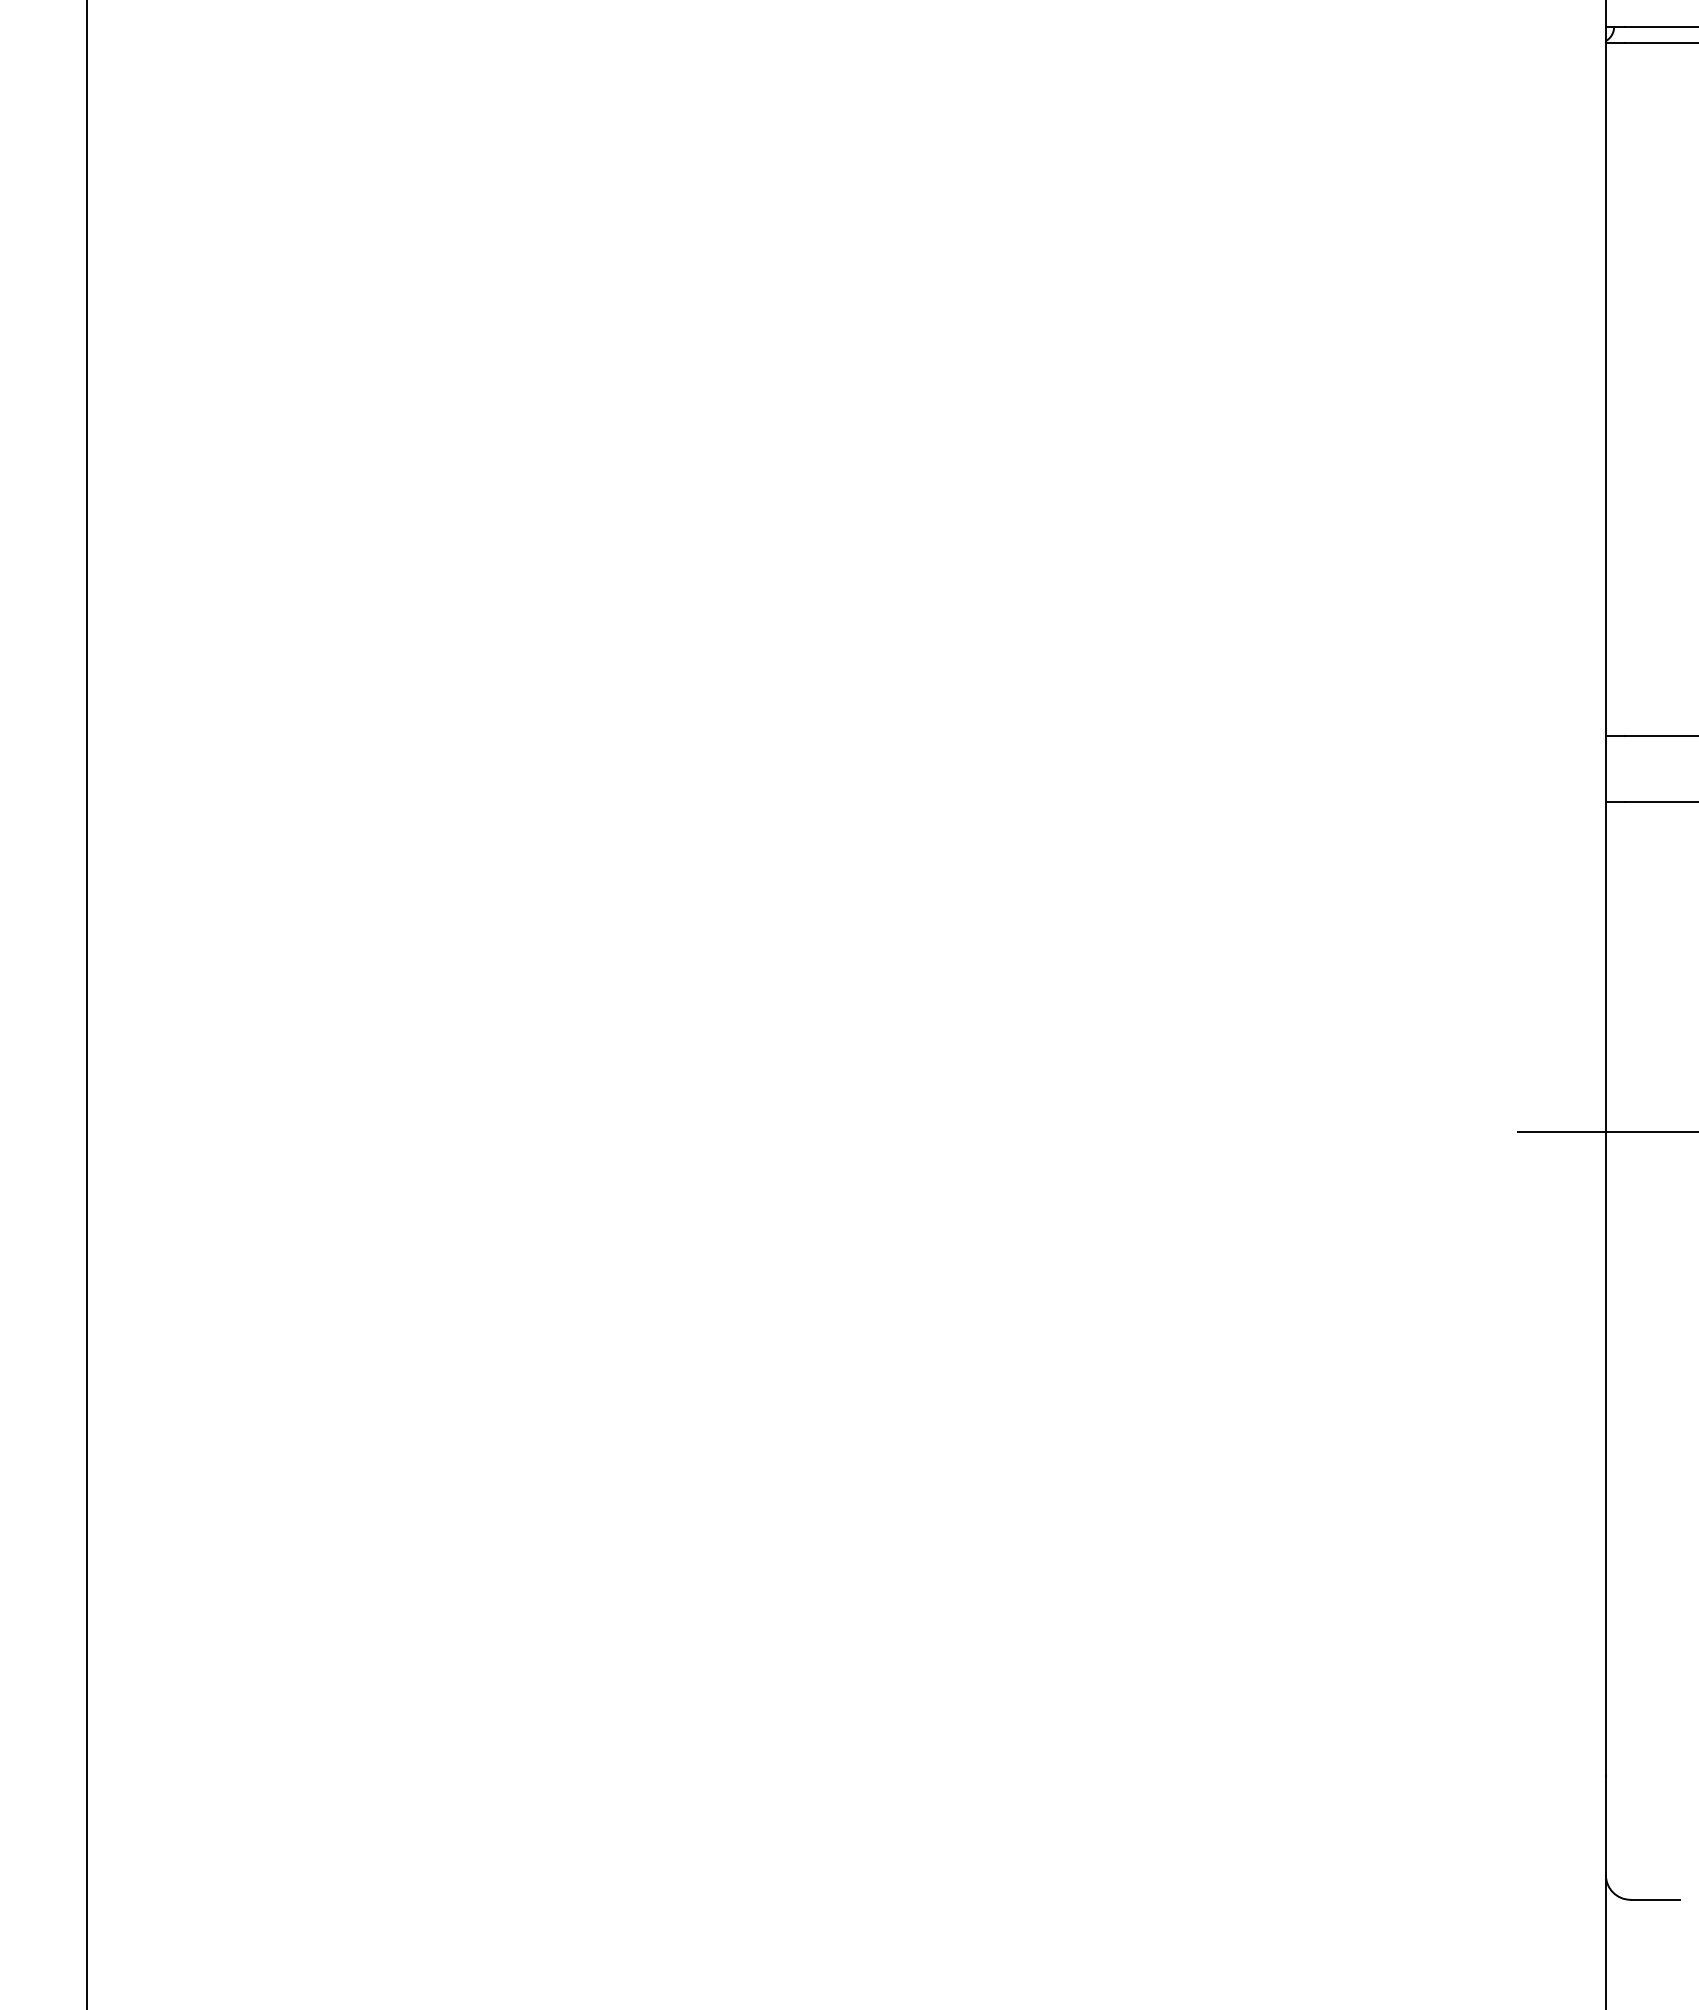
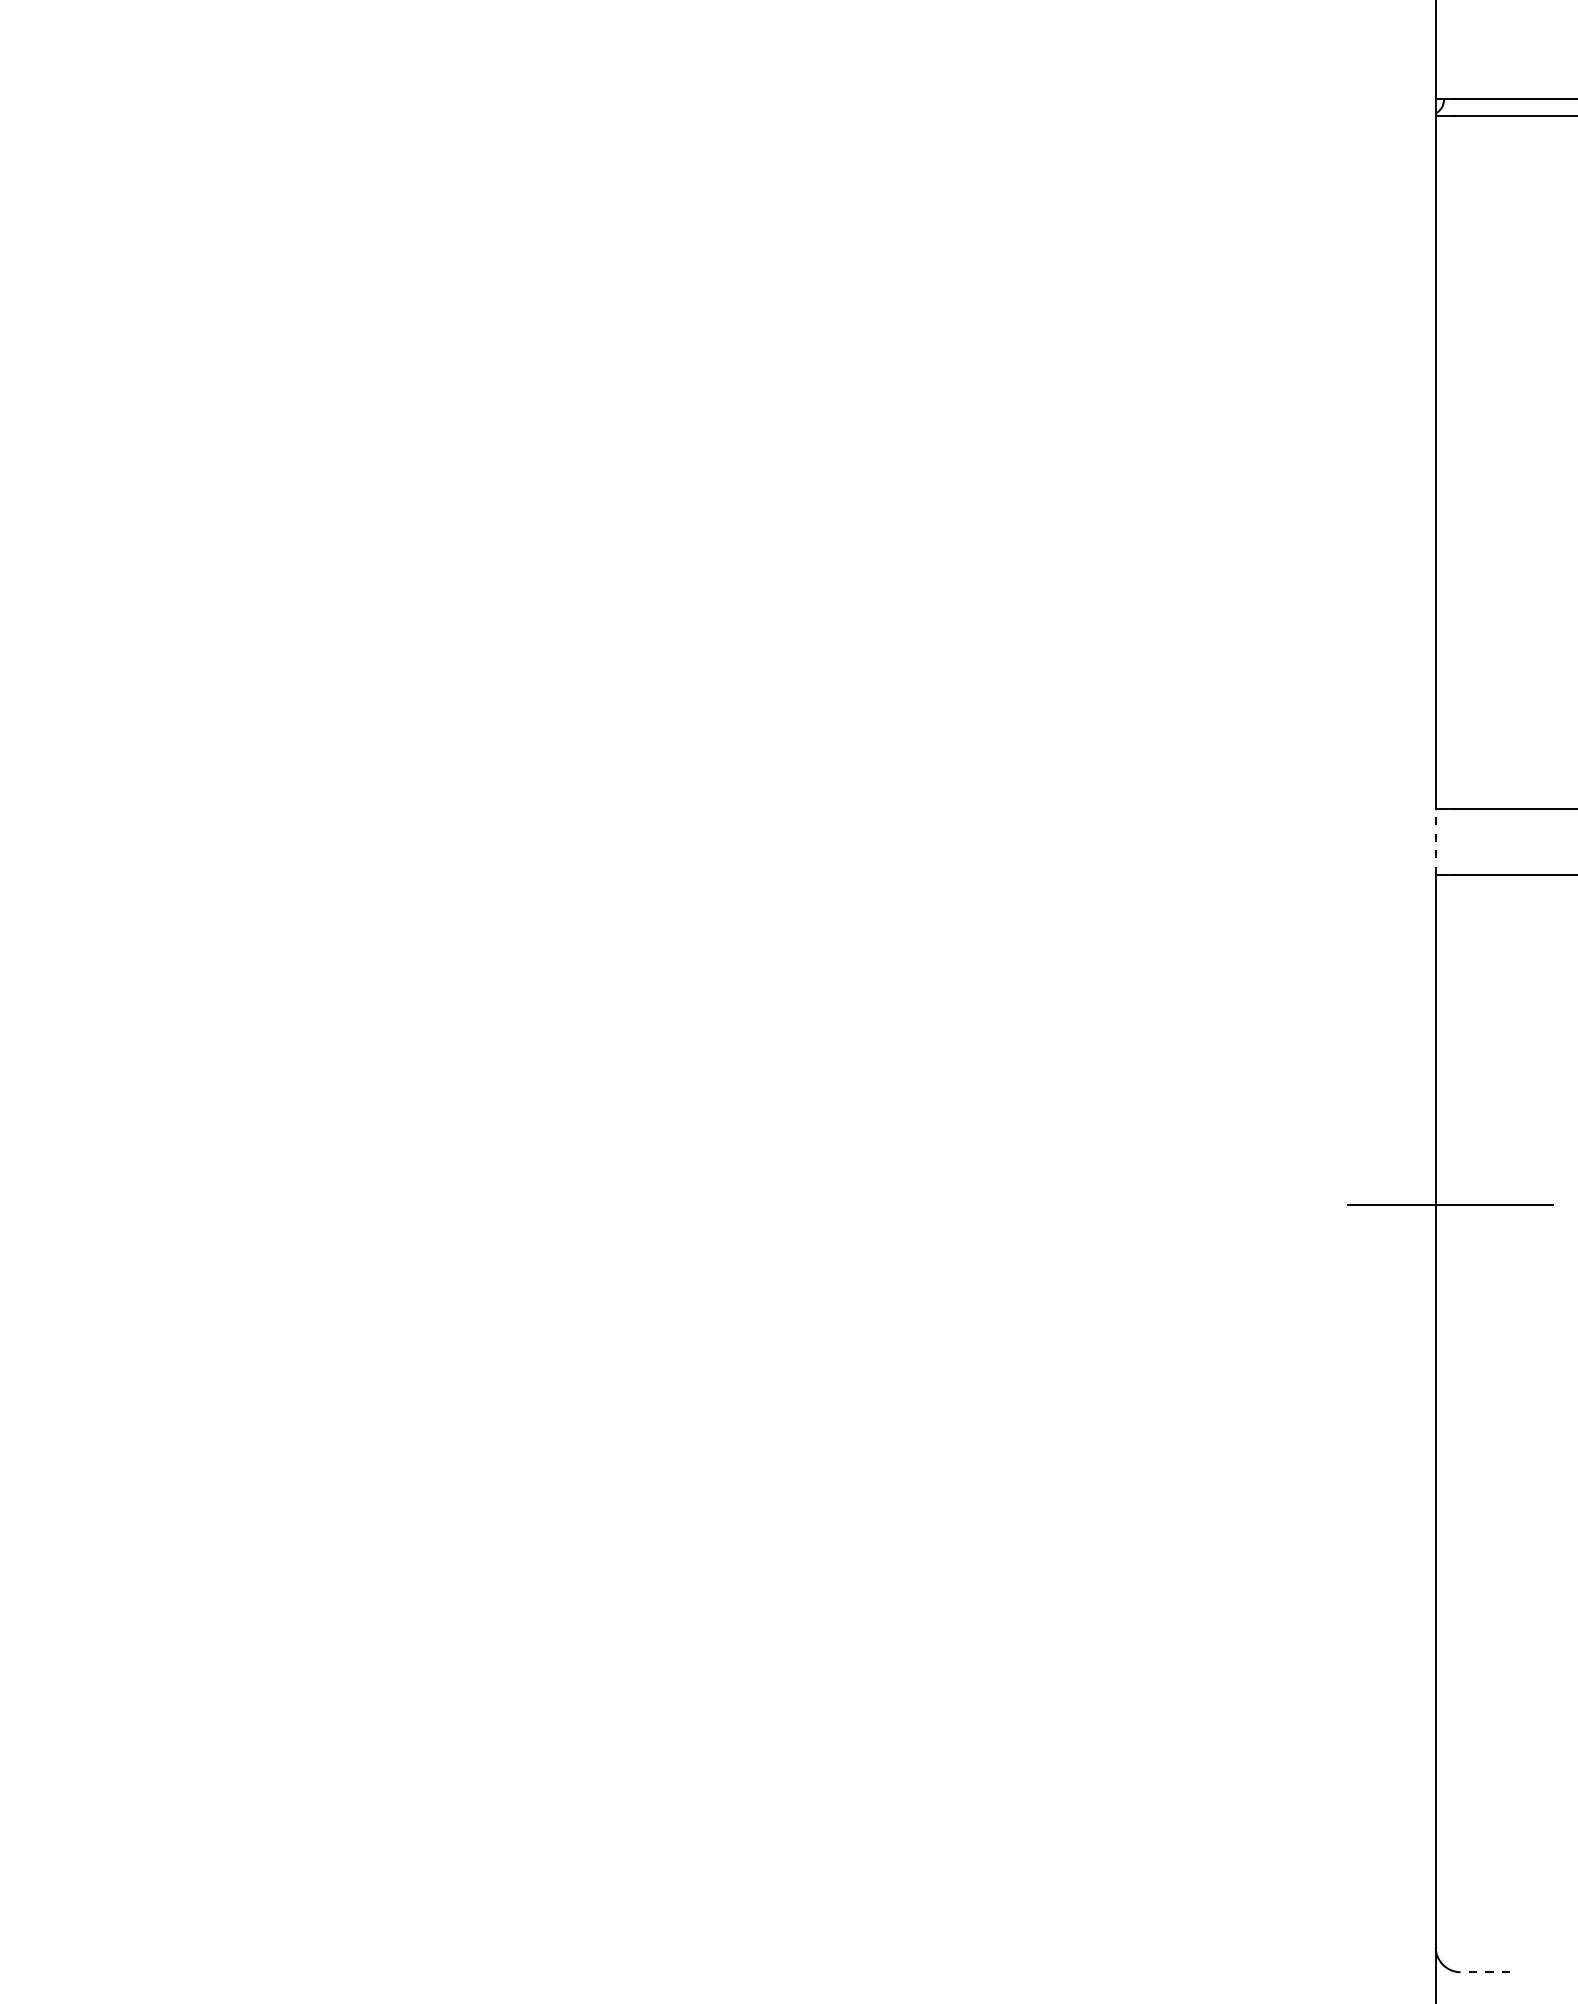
line: (1605, 768) -> (1435, 840), solid -> dashed
line: (1655, 1899) -> (1485, 1971), solid -> dashed

